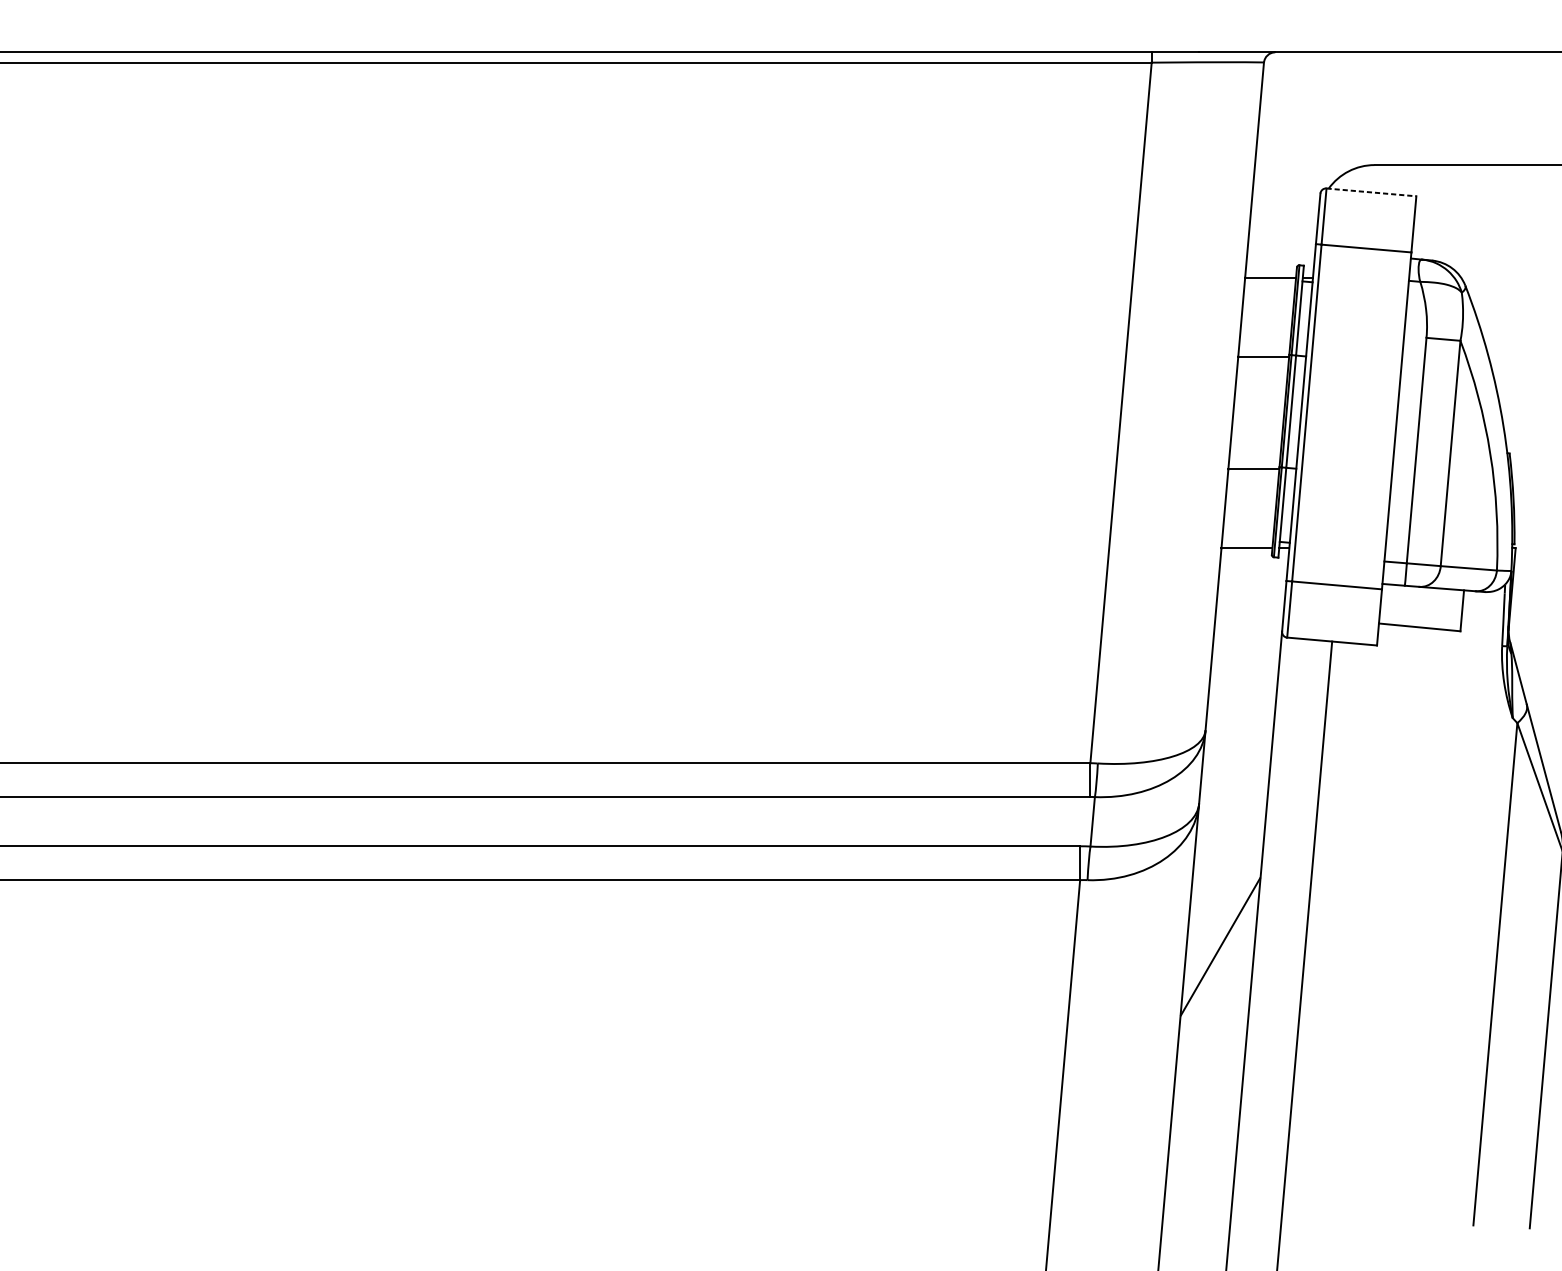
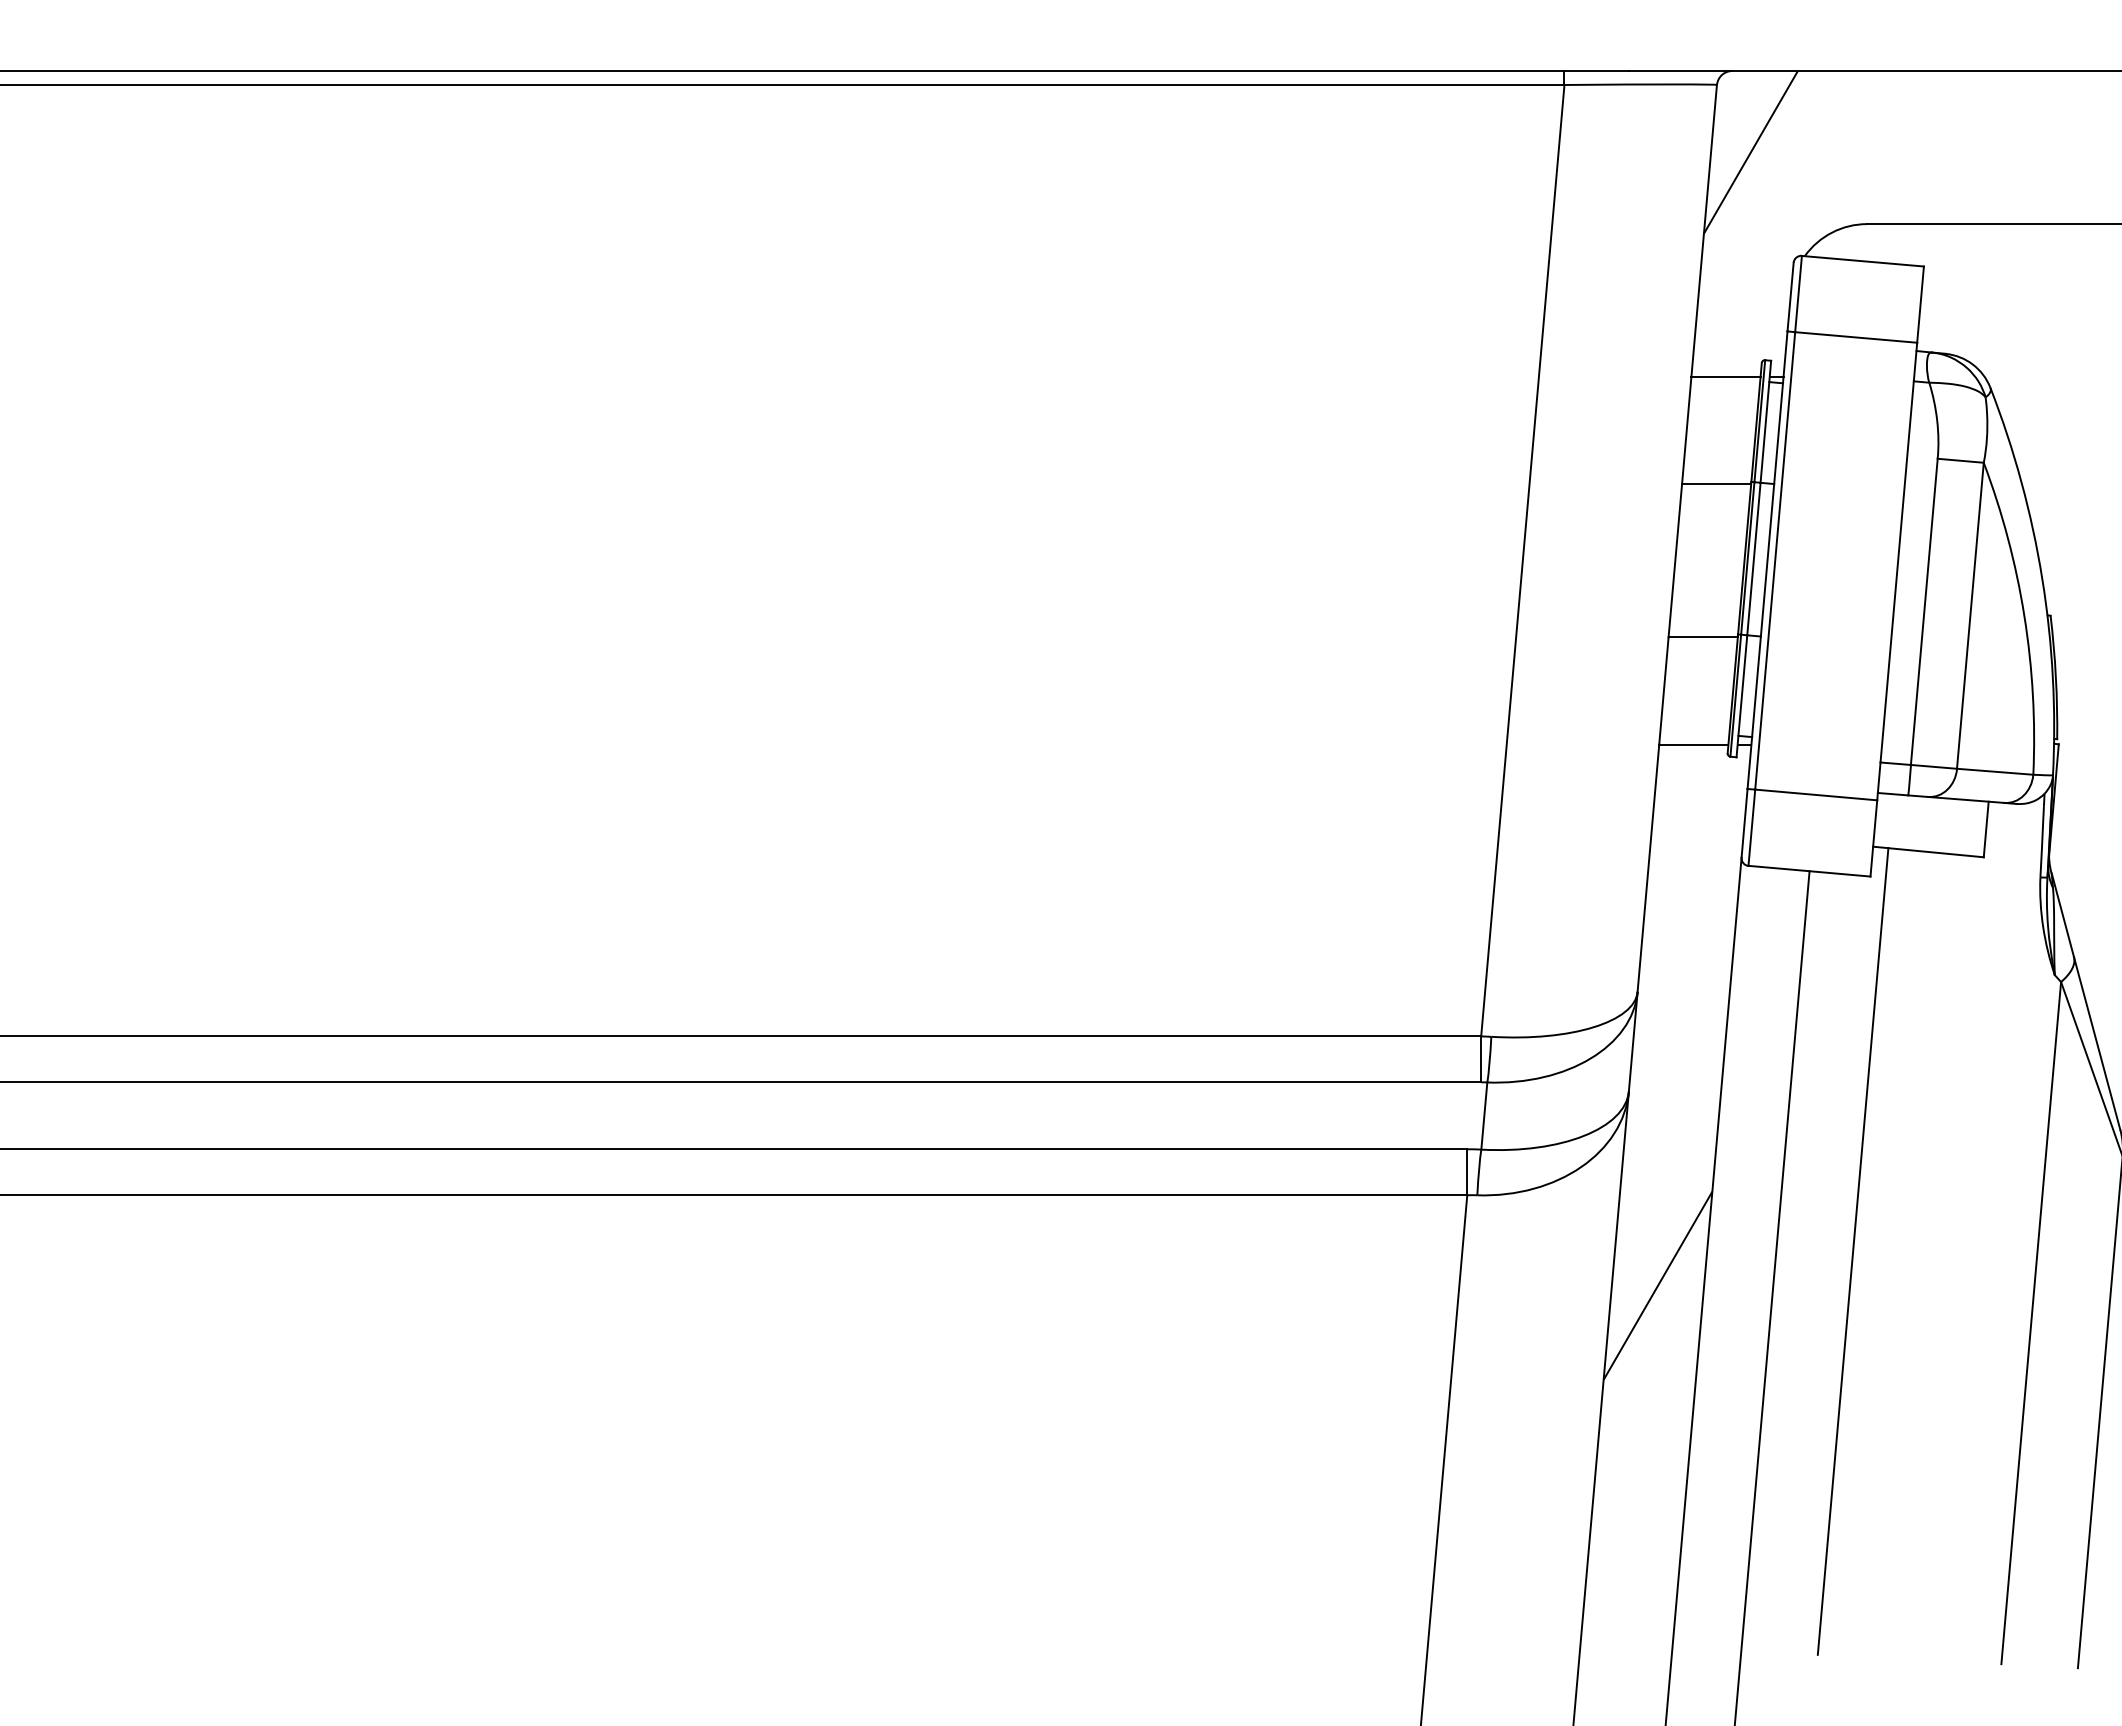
hatch: (1288, 112) -> (1750, 152), added
line: (1371, 192) -> (1863, 261), dashed -> solid
line: (1363, 921) -> (1852, 1251), added

